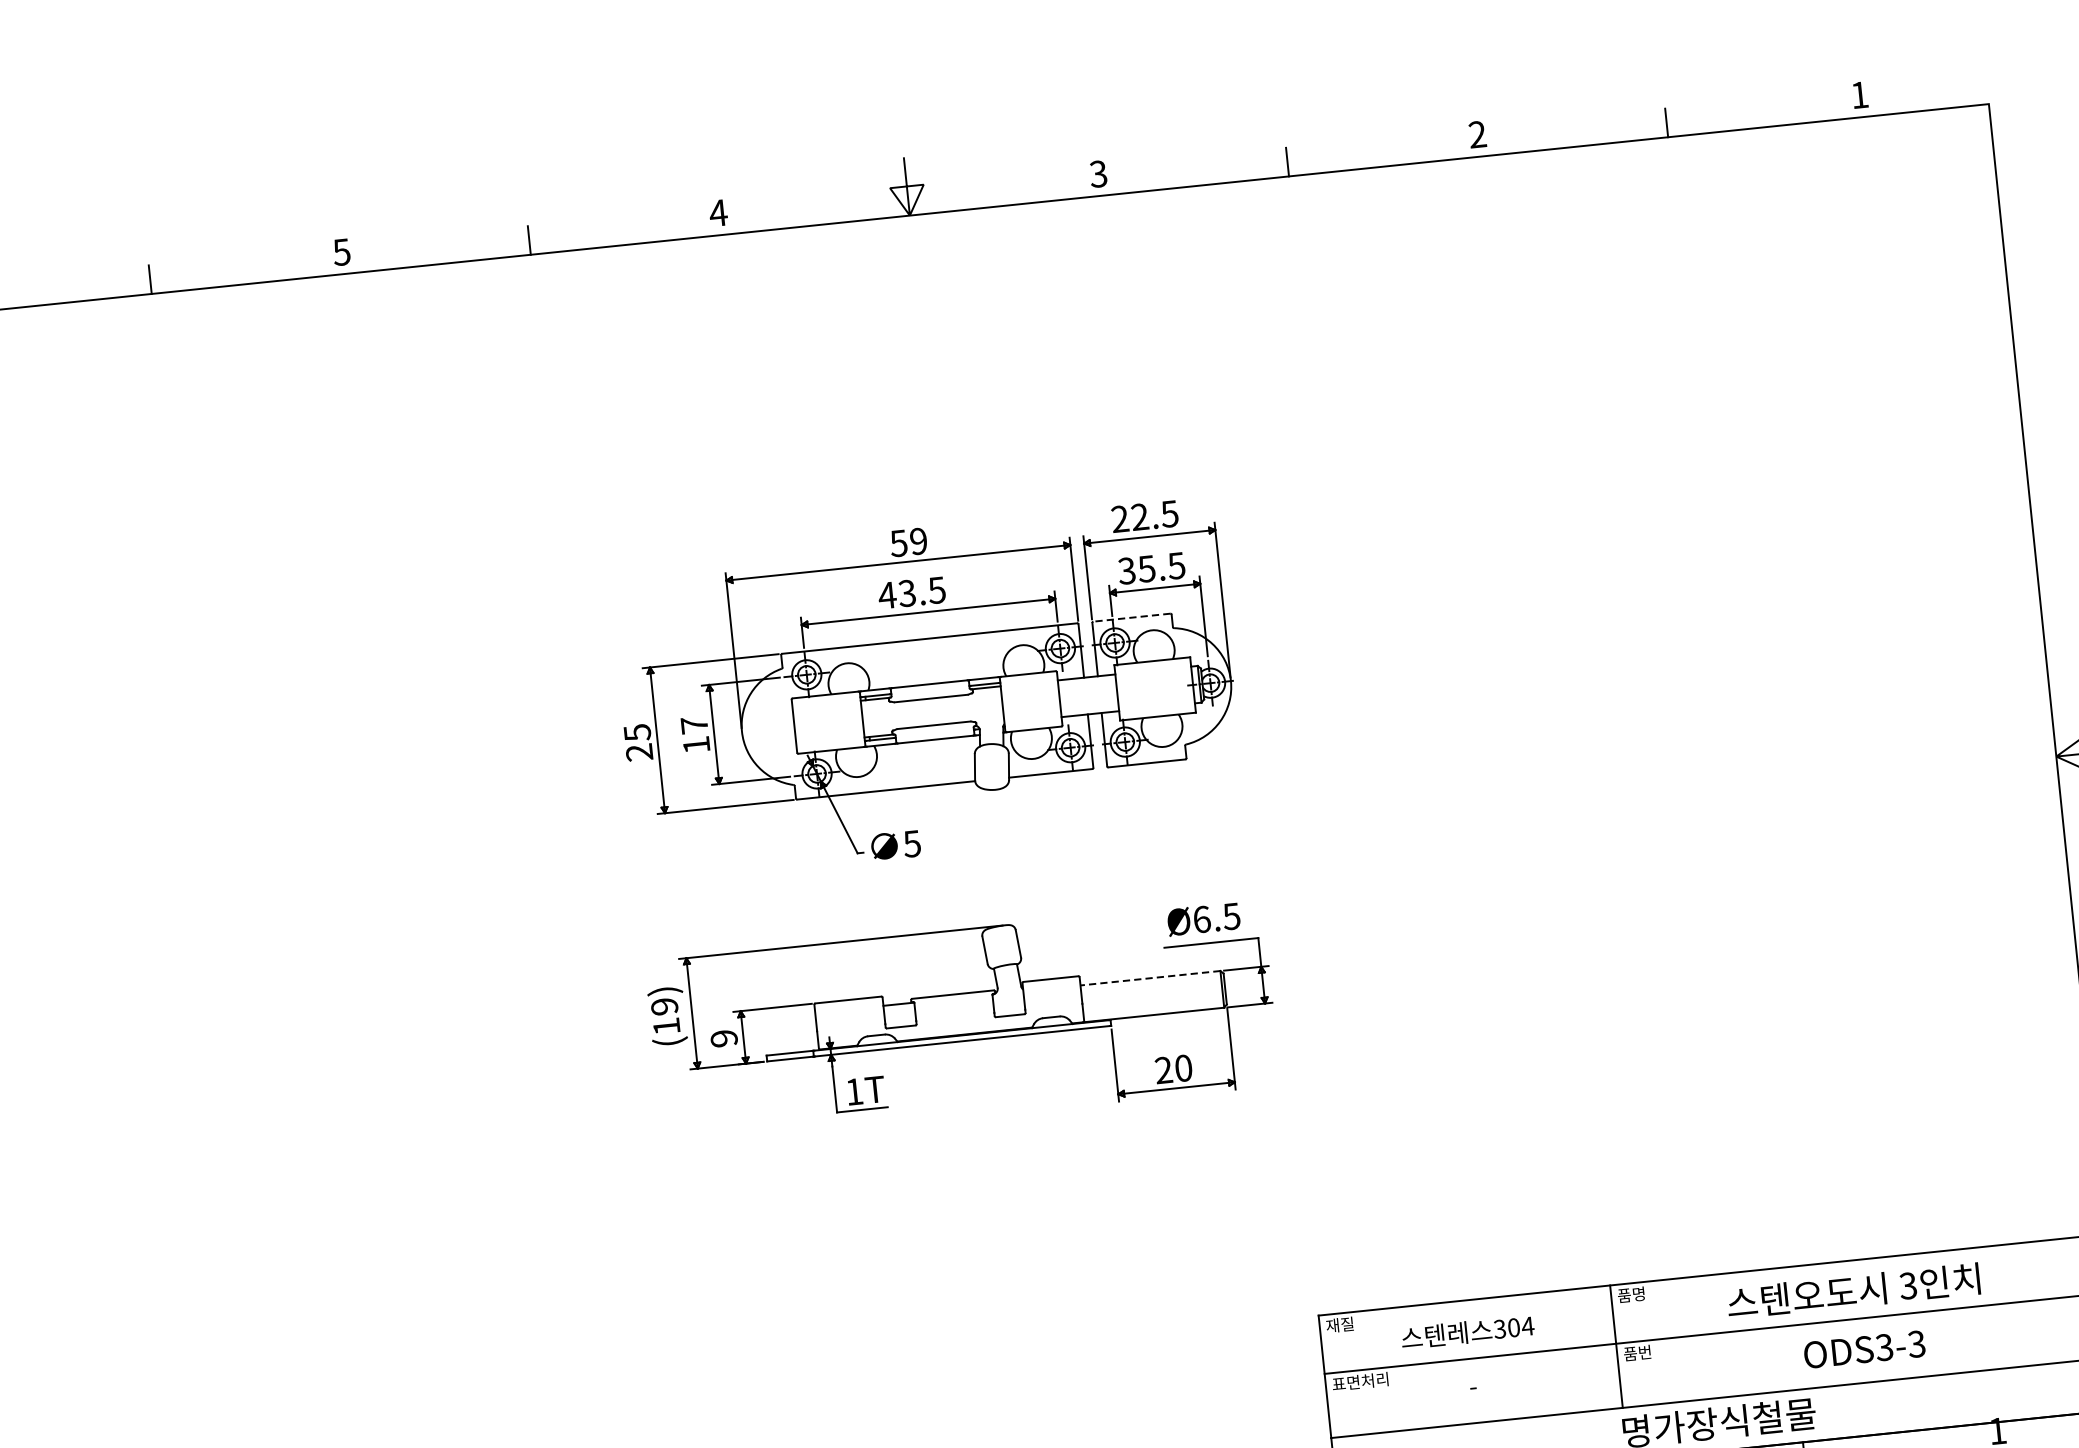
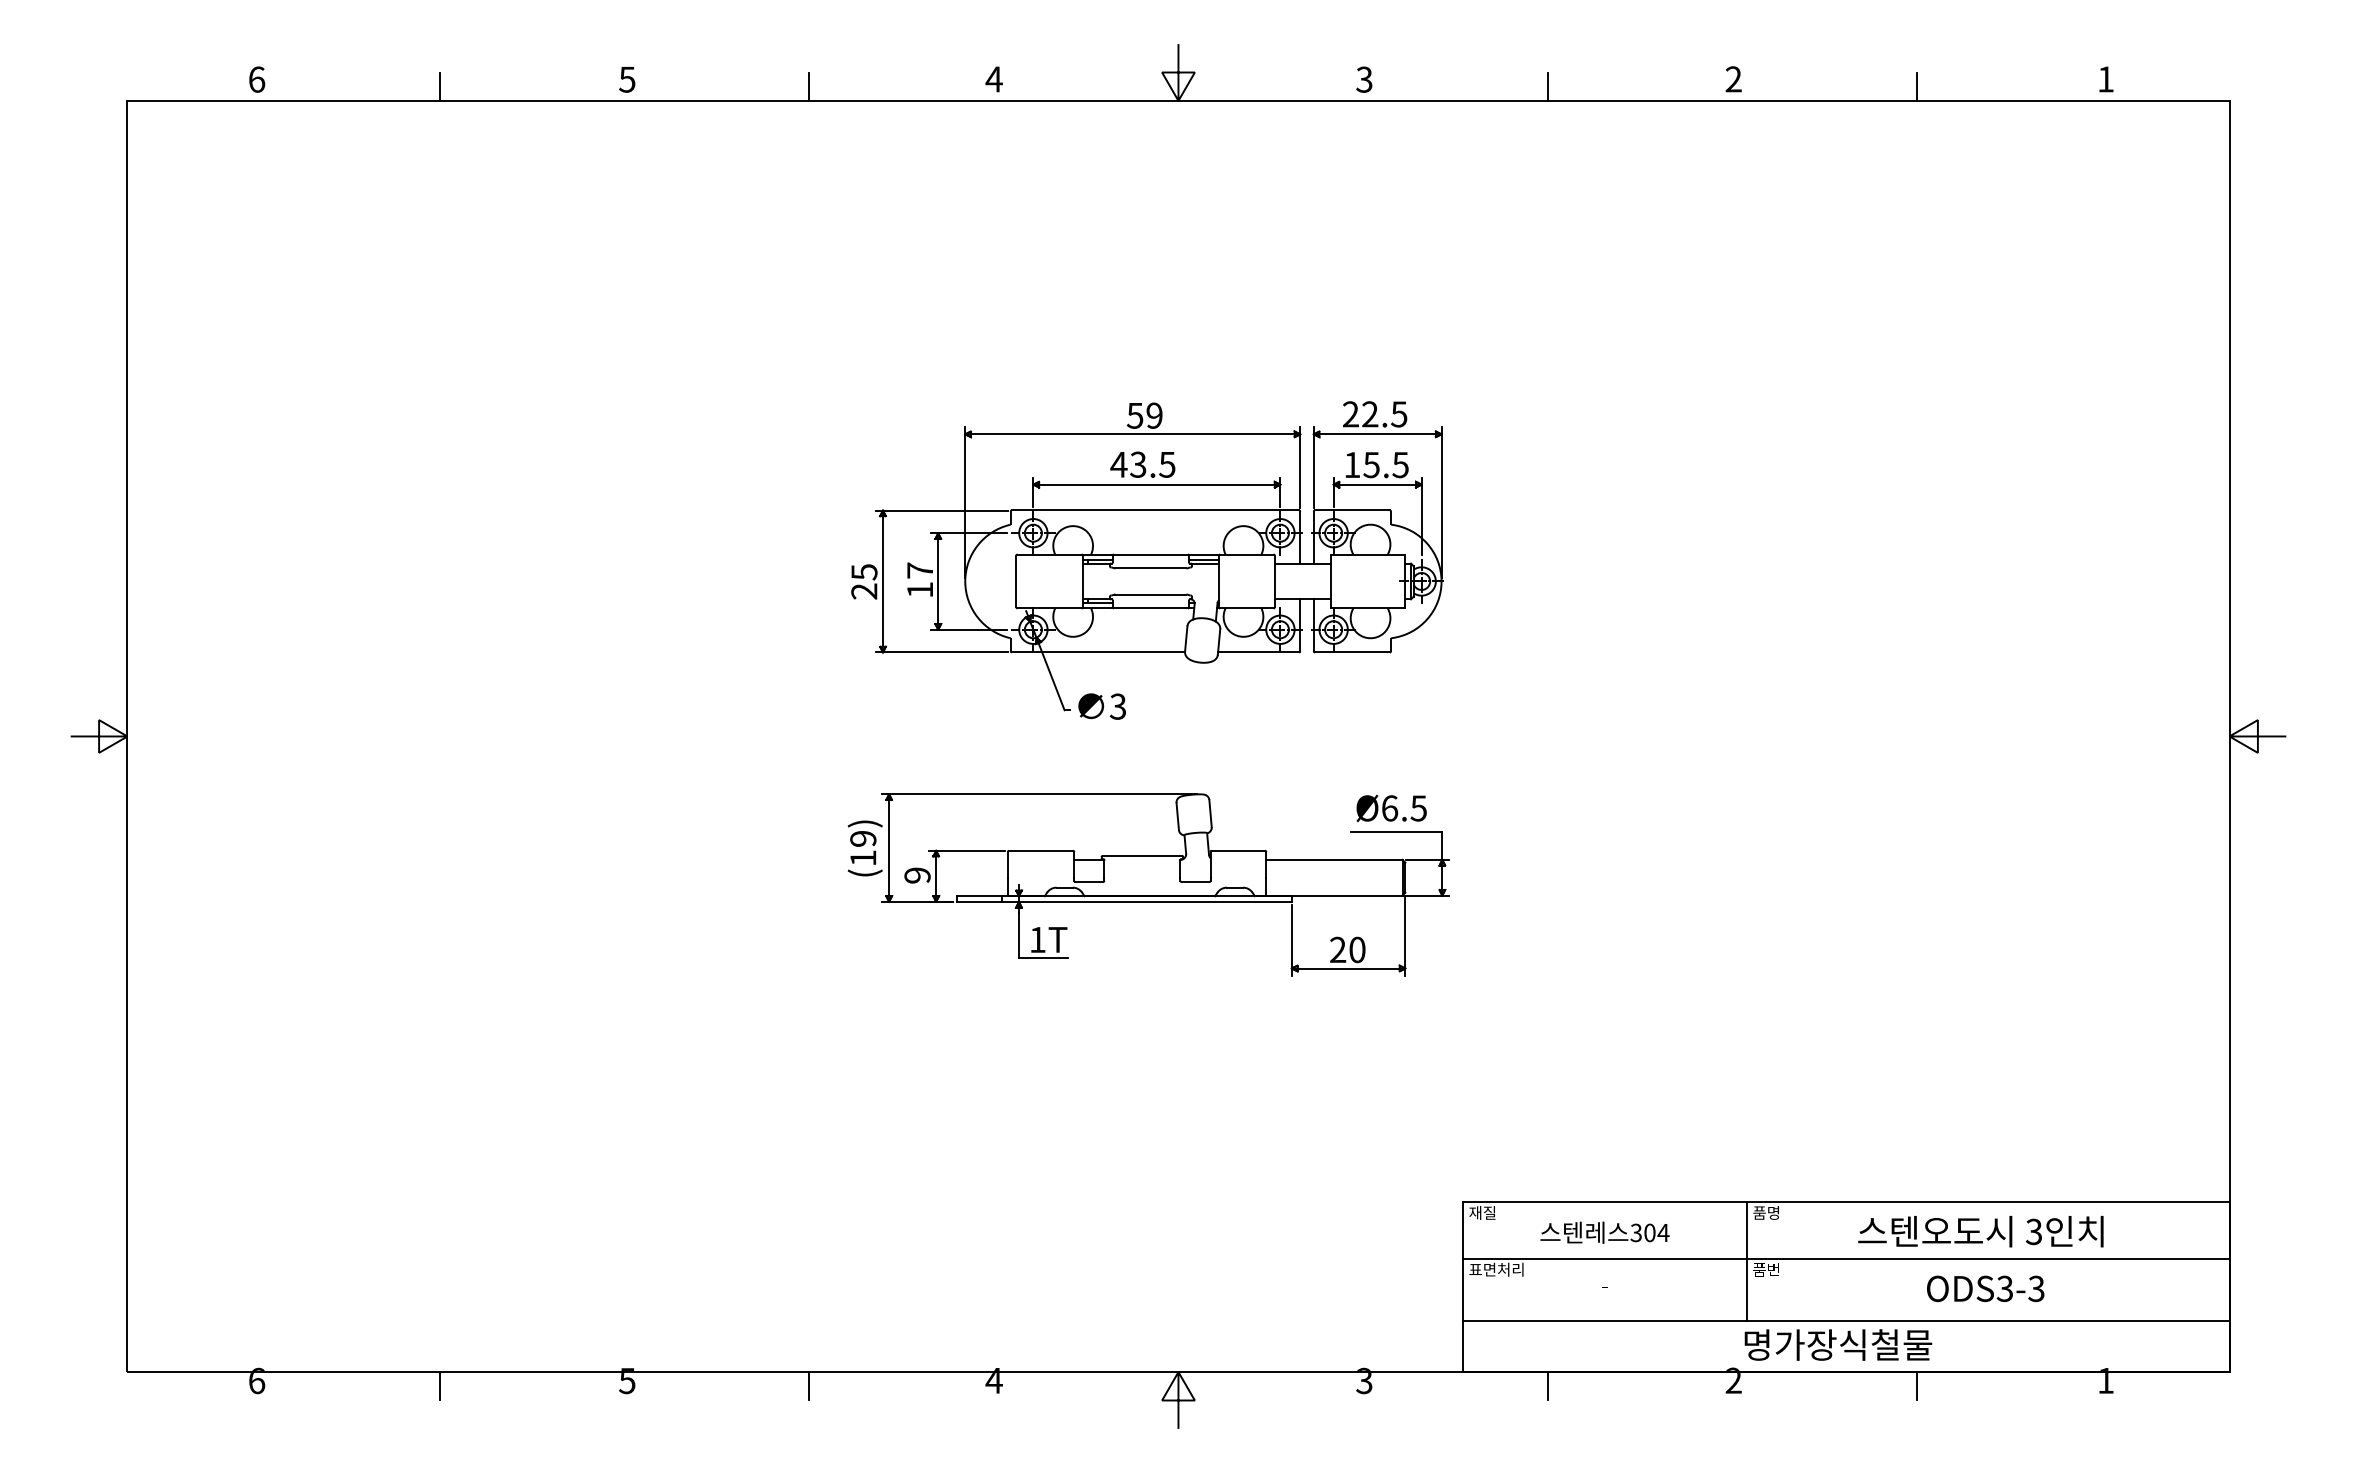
text: (1127, 570) -> (1352, 464), 35.5 -> 15.5
line: (1130, 617) -> (1351, 510), dashed -> solid
text: (912, 843) -> (1118, 706), 5 -> 3
line: (1149, 977) -> (1333, 859), dashed -> solid

